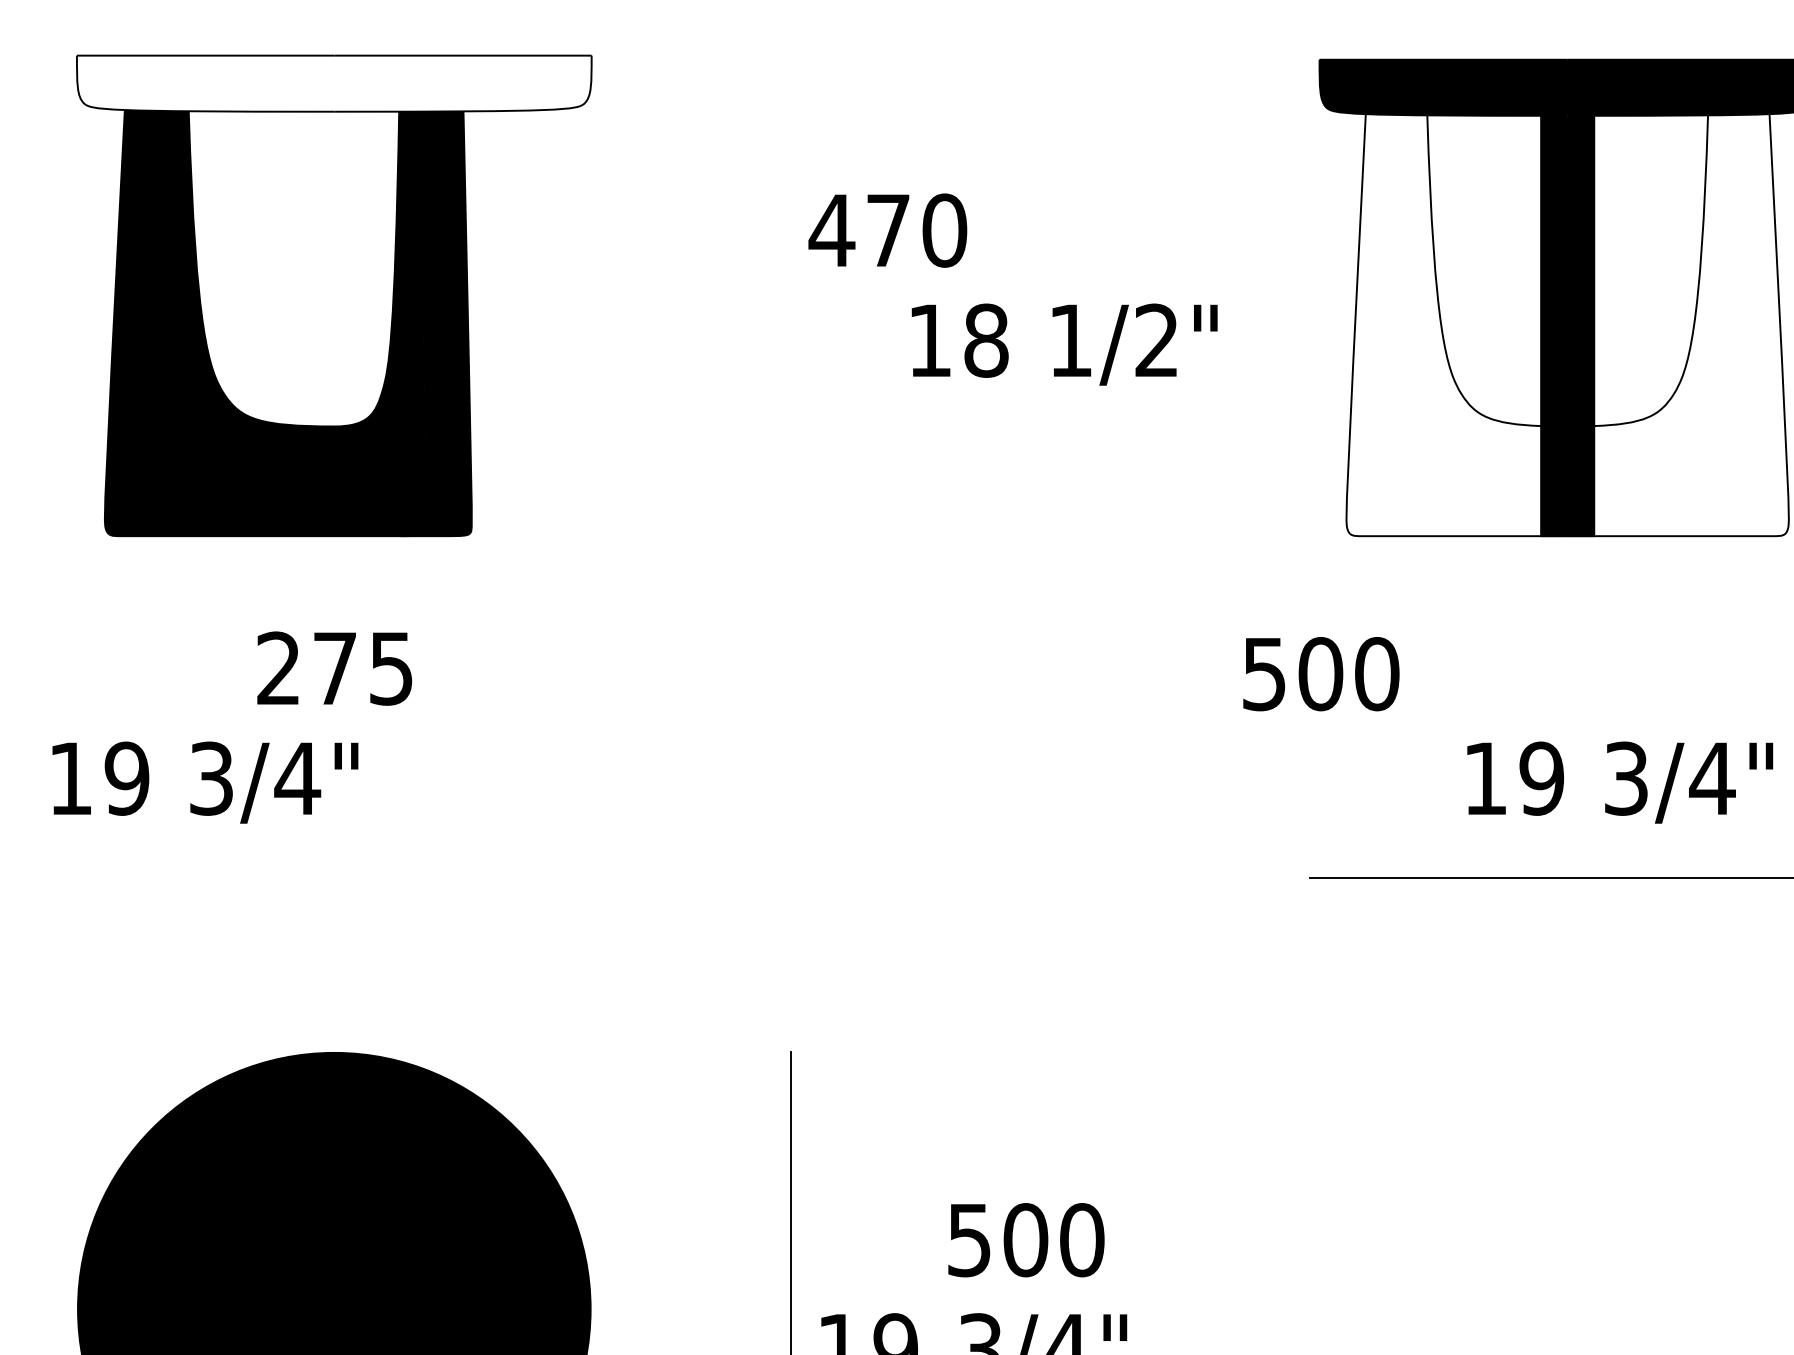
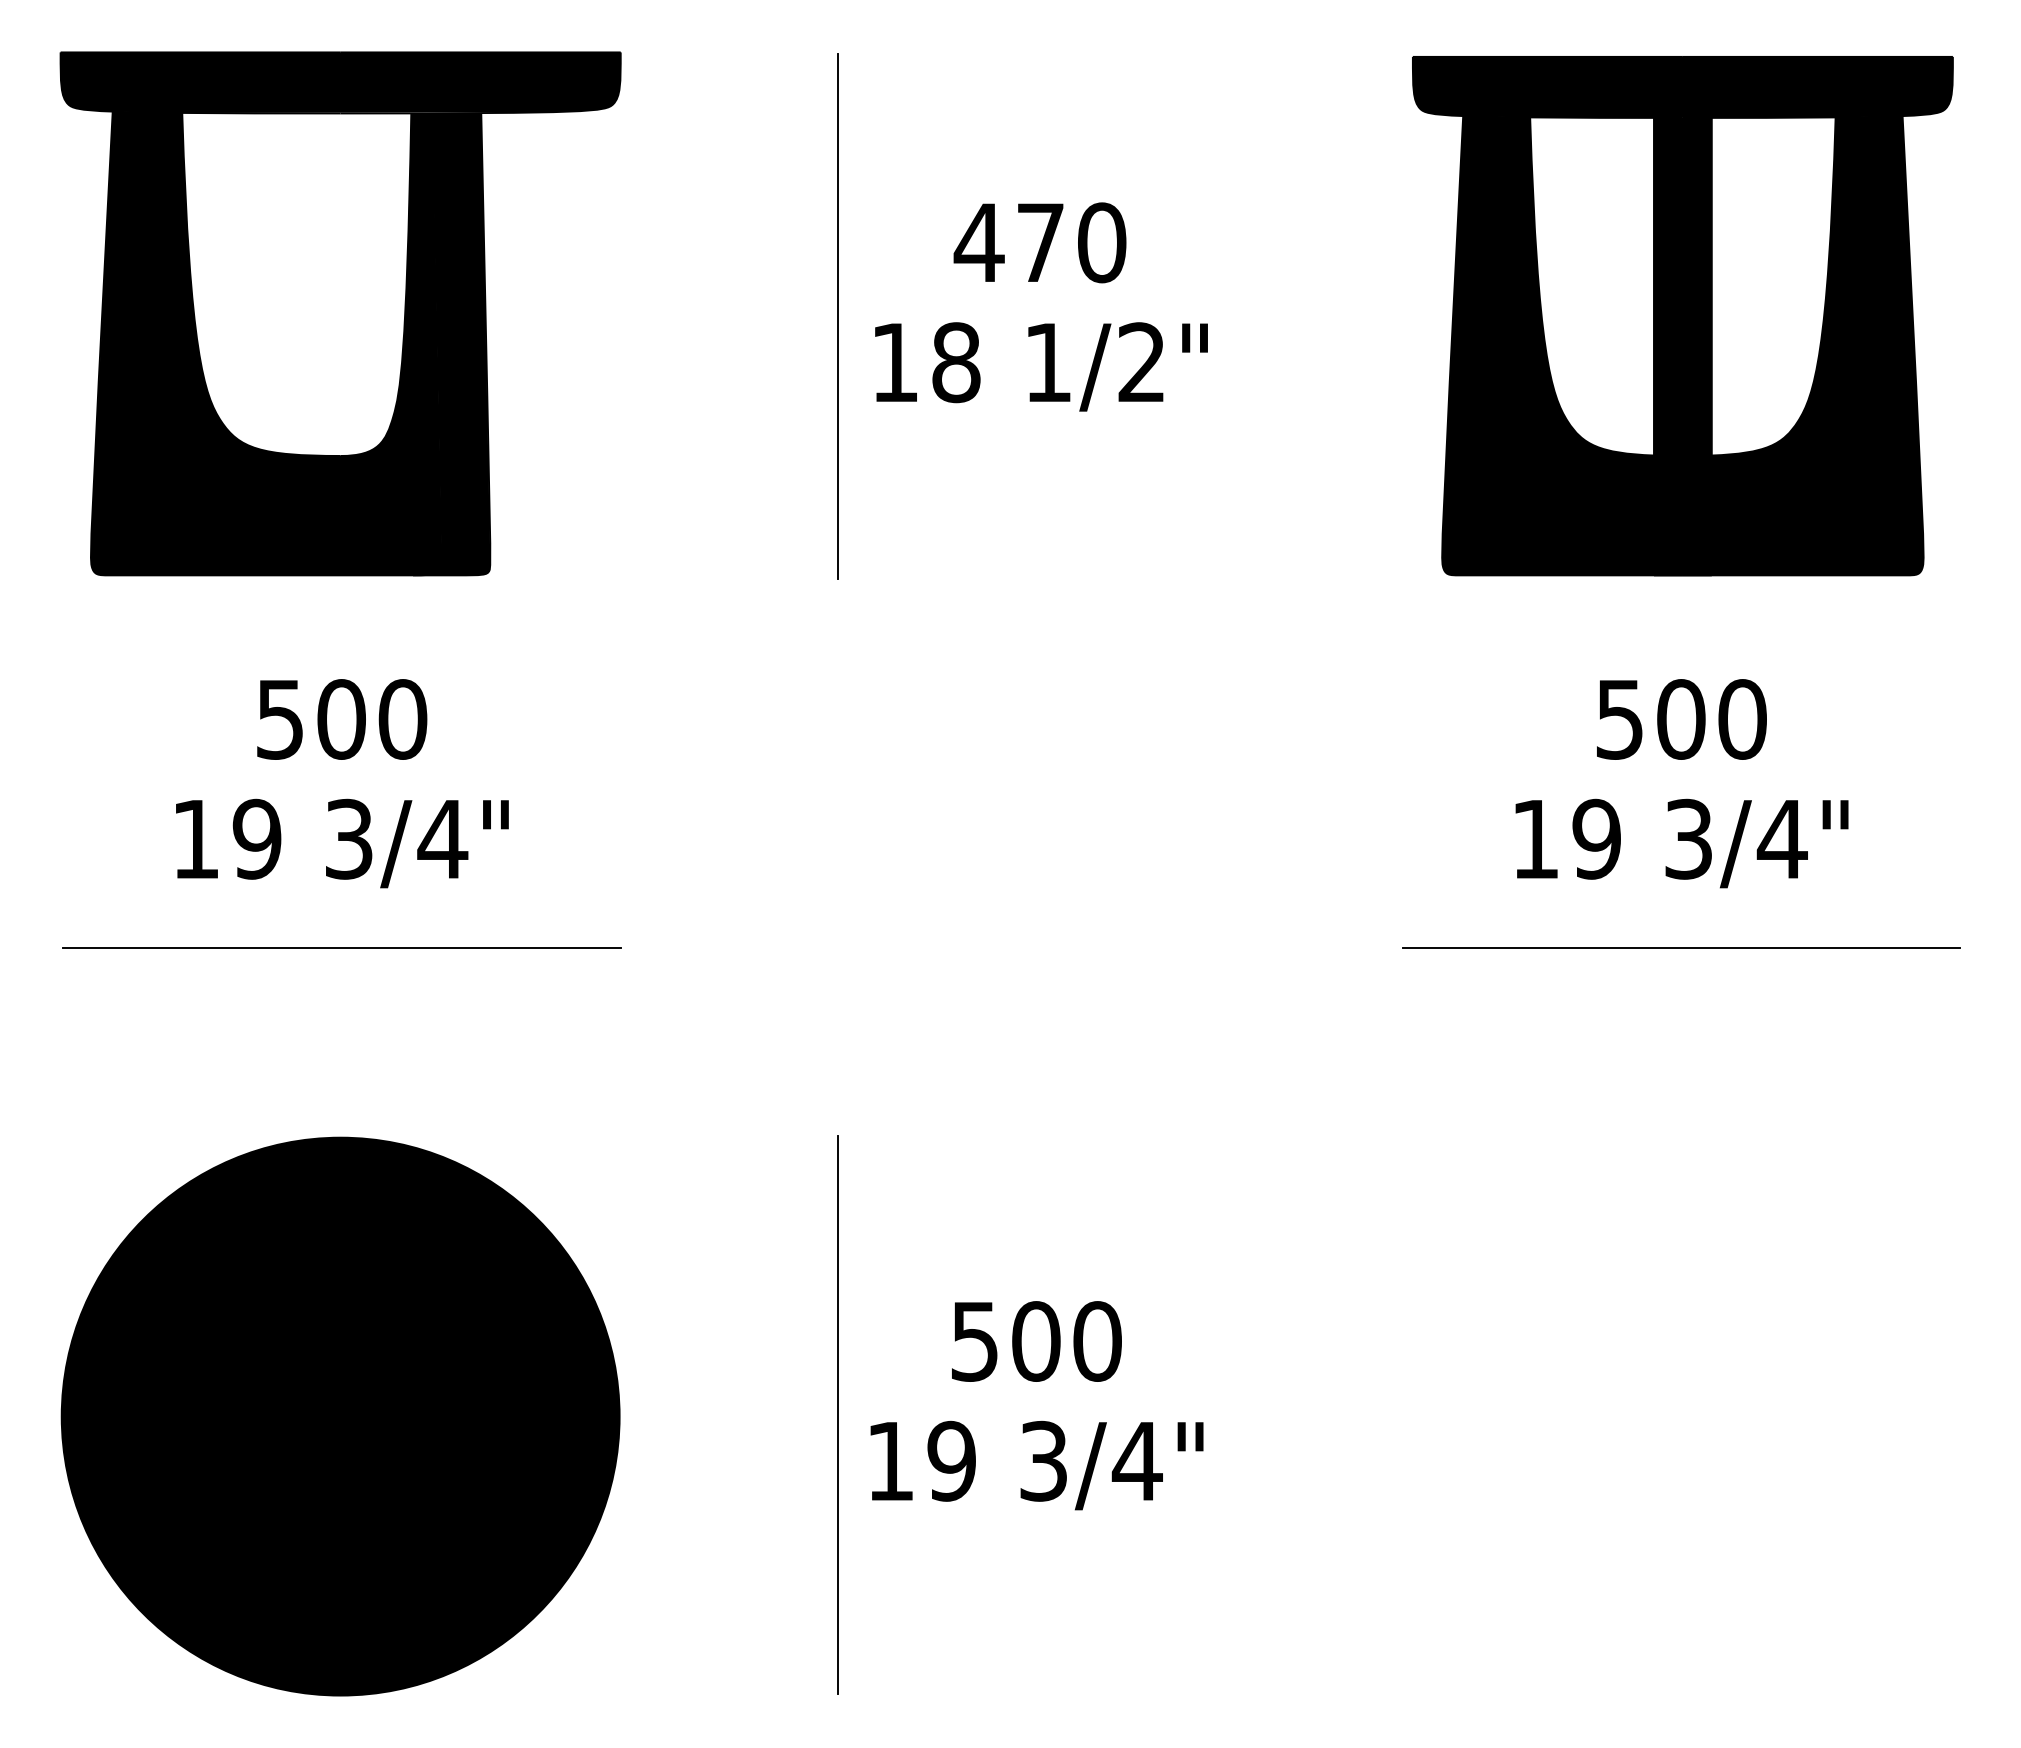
fill: (334, 83) -> (340, 82), added
text: (887, 230) -> (1039, 242), moved
line: (790, 298) -> (837, 316), added
fill: (1443, 324) -> (1547, 345), added
fill: (1691, 324) -> (1817, 345), added
text: (1064, 344) -> (1041, 366), moved
text: (335, 668) -> (341, 719), 275 -> 500
text: (1321, 674) -> (1681, 719), moved
text: (205, 782) -> (342, 843), moved
text: (1619, 782) -> (1681, 843), moved
line: (335, 878) -> (341, 947), added
text: (1026, 1240) -> (1036, 1341), moved

